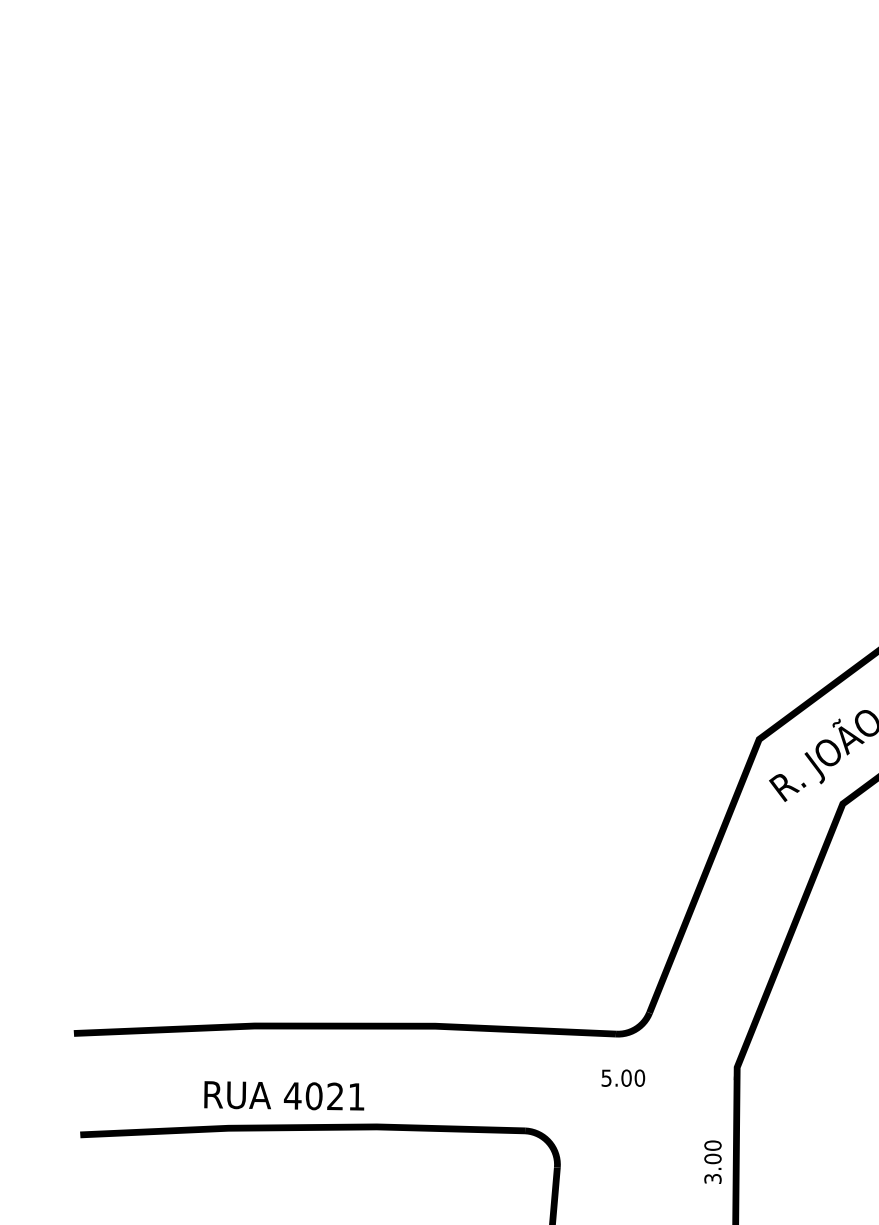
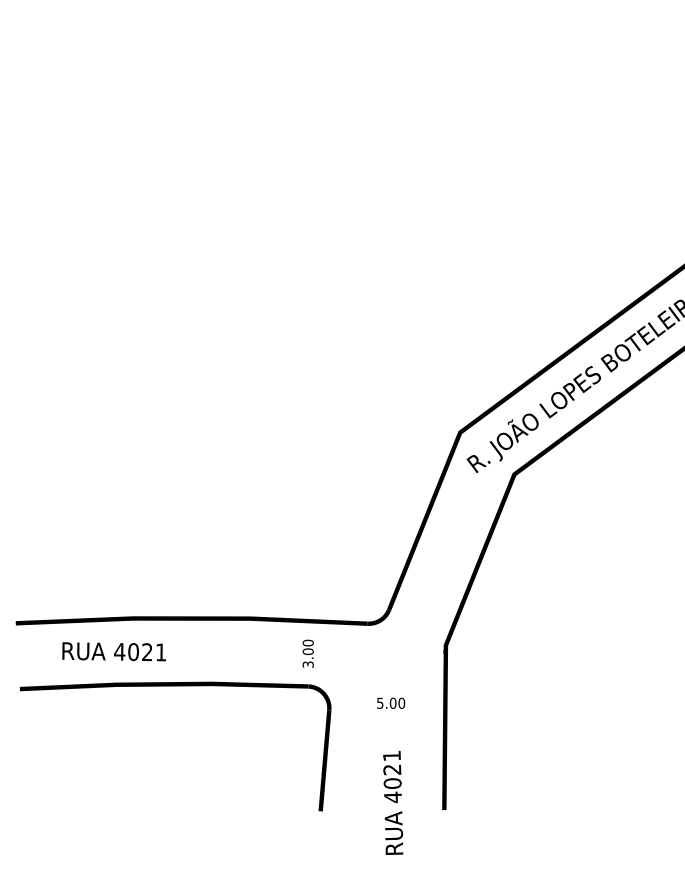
text: (623, 1076) -> (391, 702), moved
text: (283, 1095) -> (113, 651), moved
text: (711, 1161) -> (307, 653), moved

